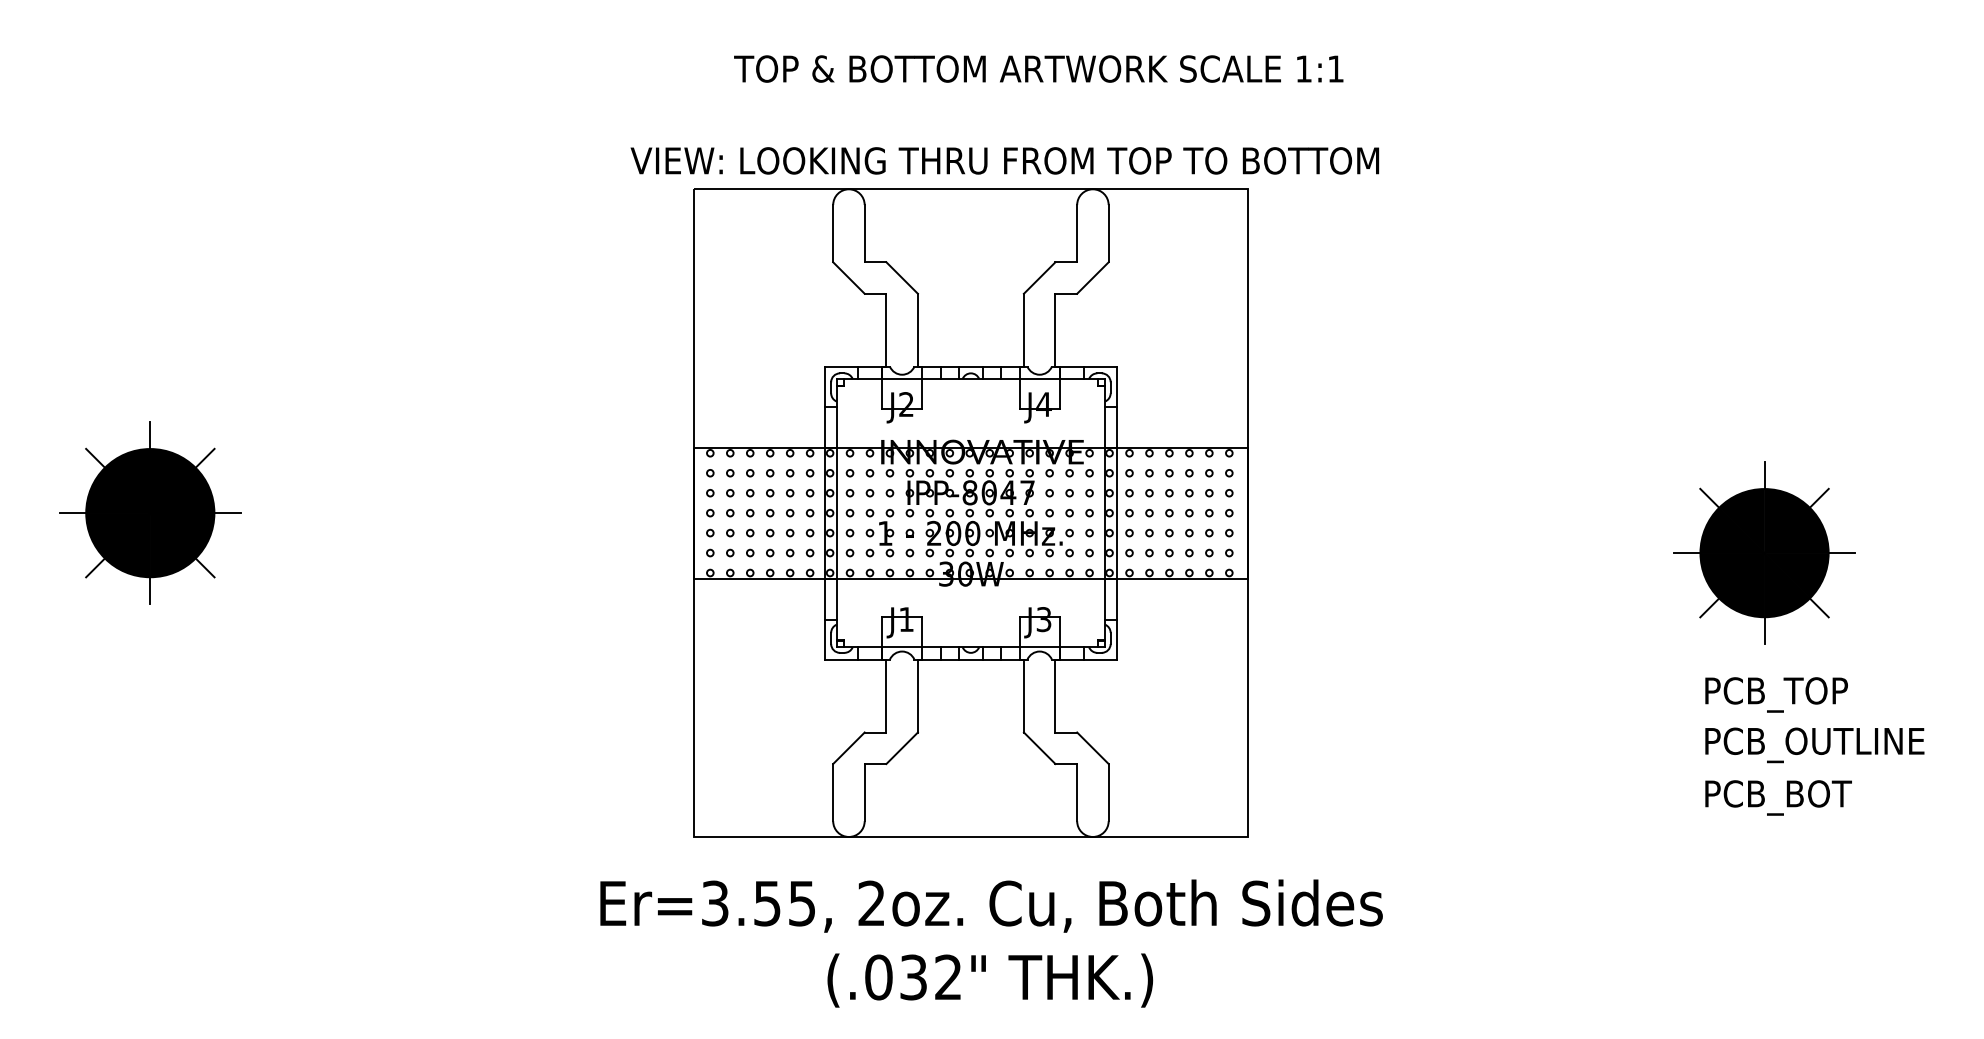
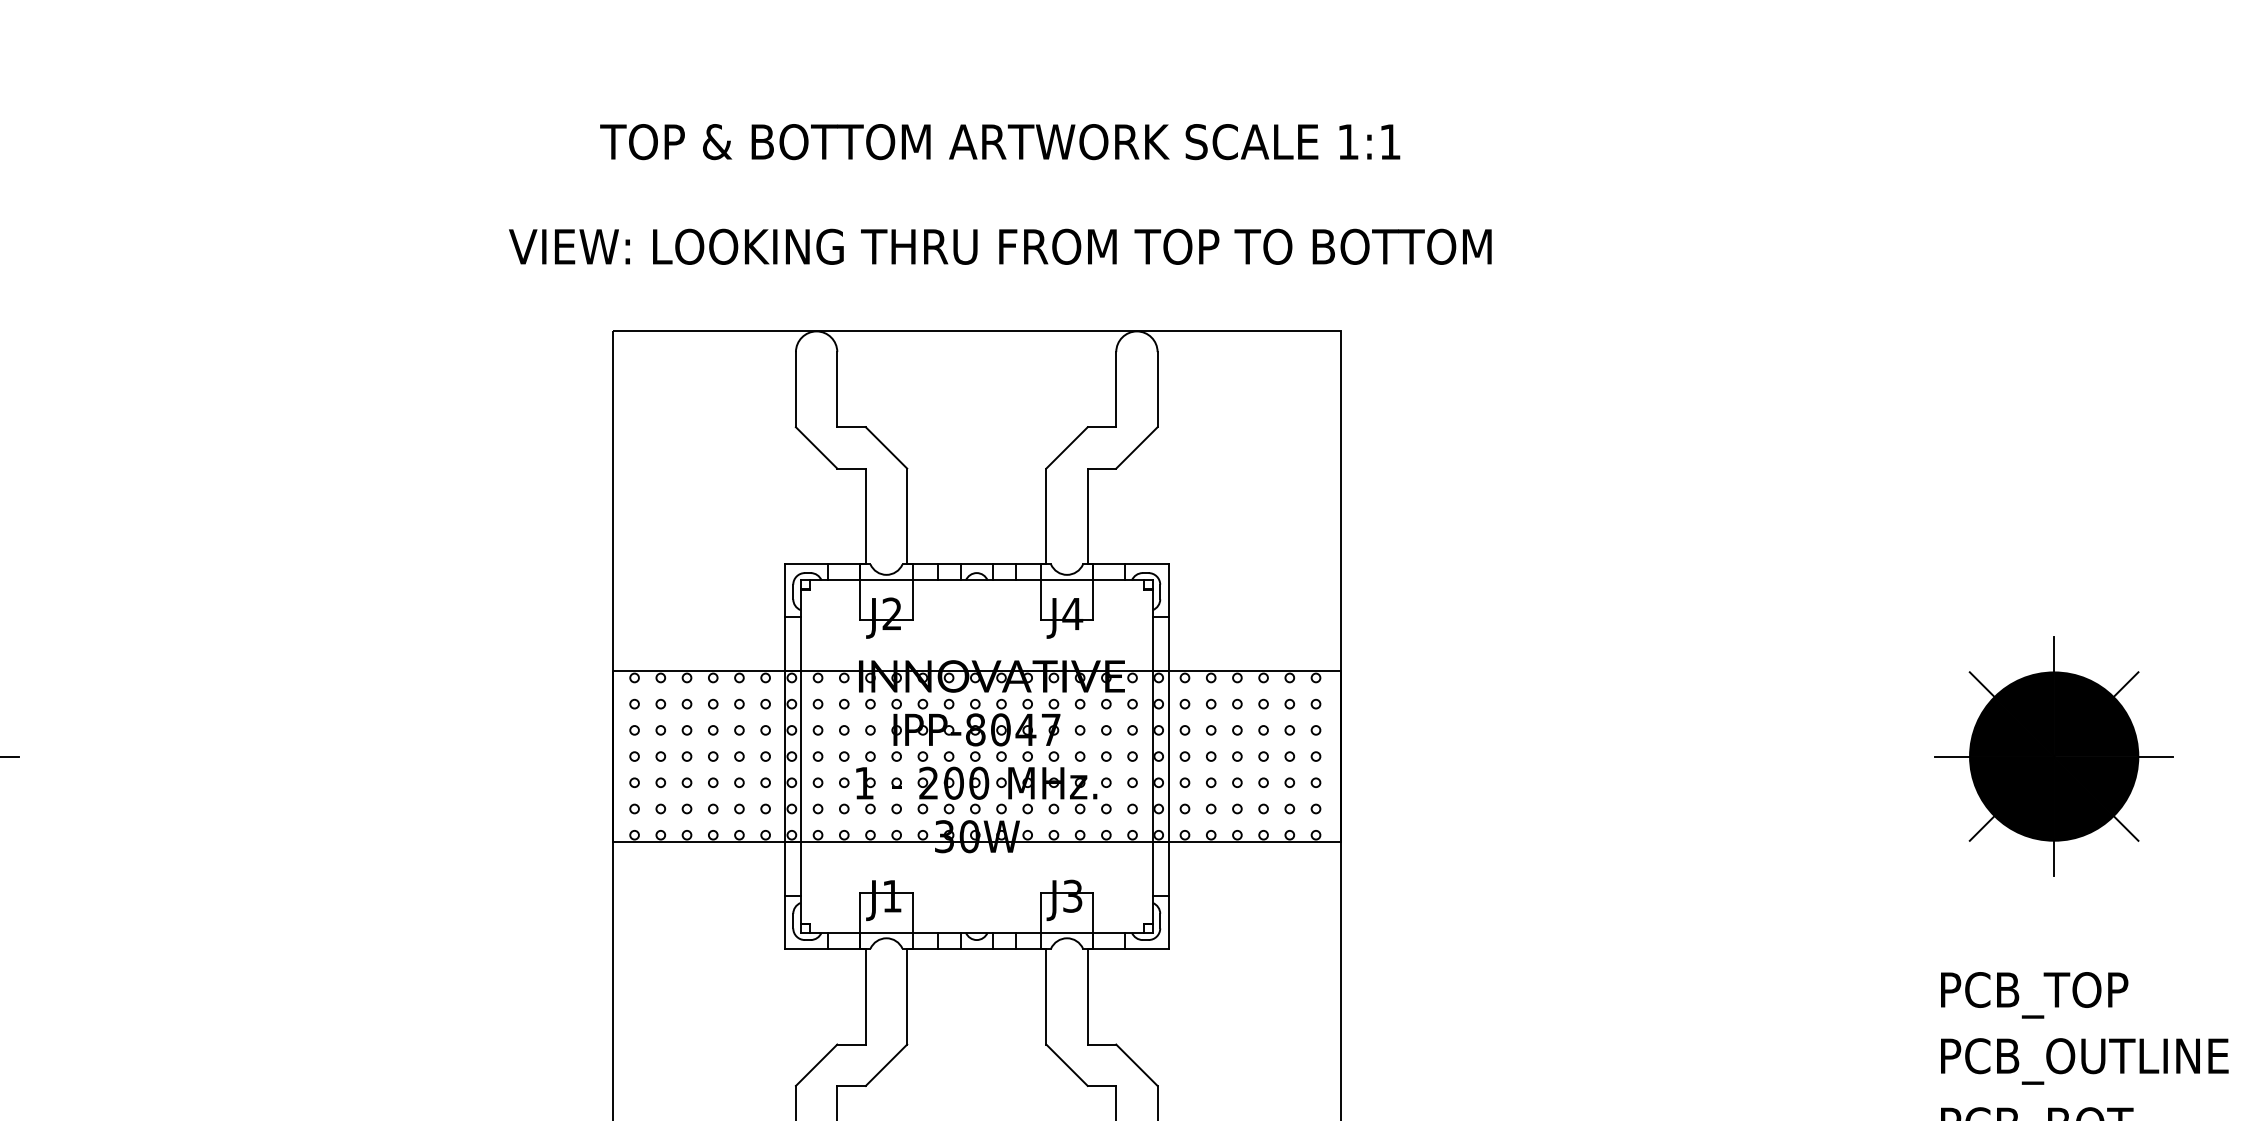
text: (1038, 68) -> (999, 141), moved
text: (1004, 160) -> (999, 246), moved
part: (1764, 552) -> (2054, 755), moved

